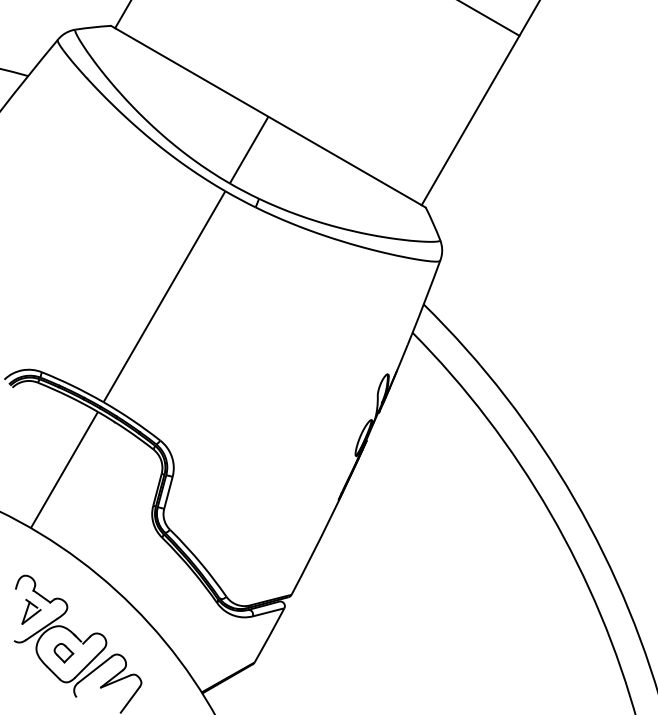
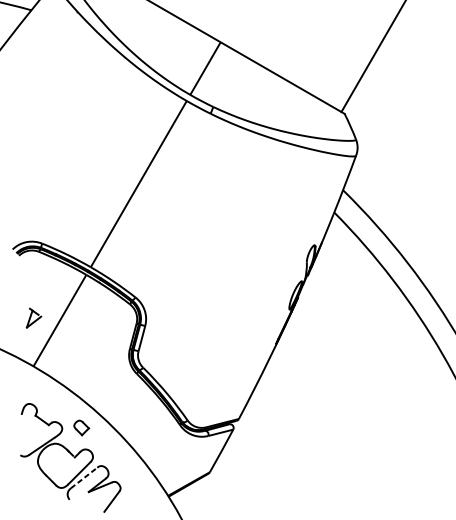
part: (31, 611) -> (34, 317), moved
part: (63, 653) -> (81, 428), moved
line: (95, 669) -> (84, 477), solid -> dashed

